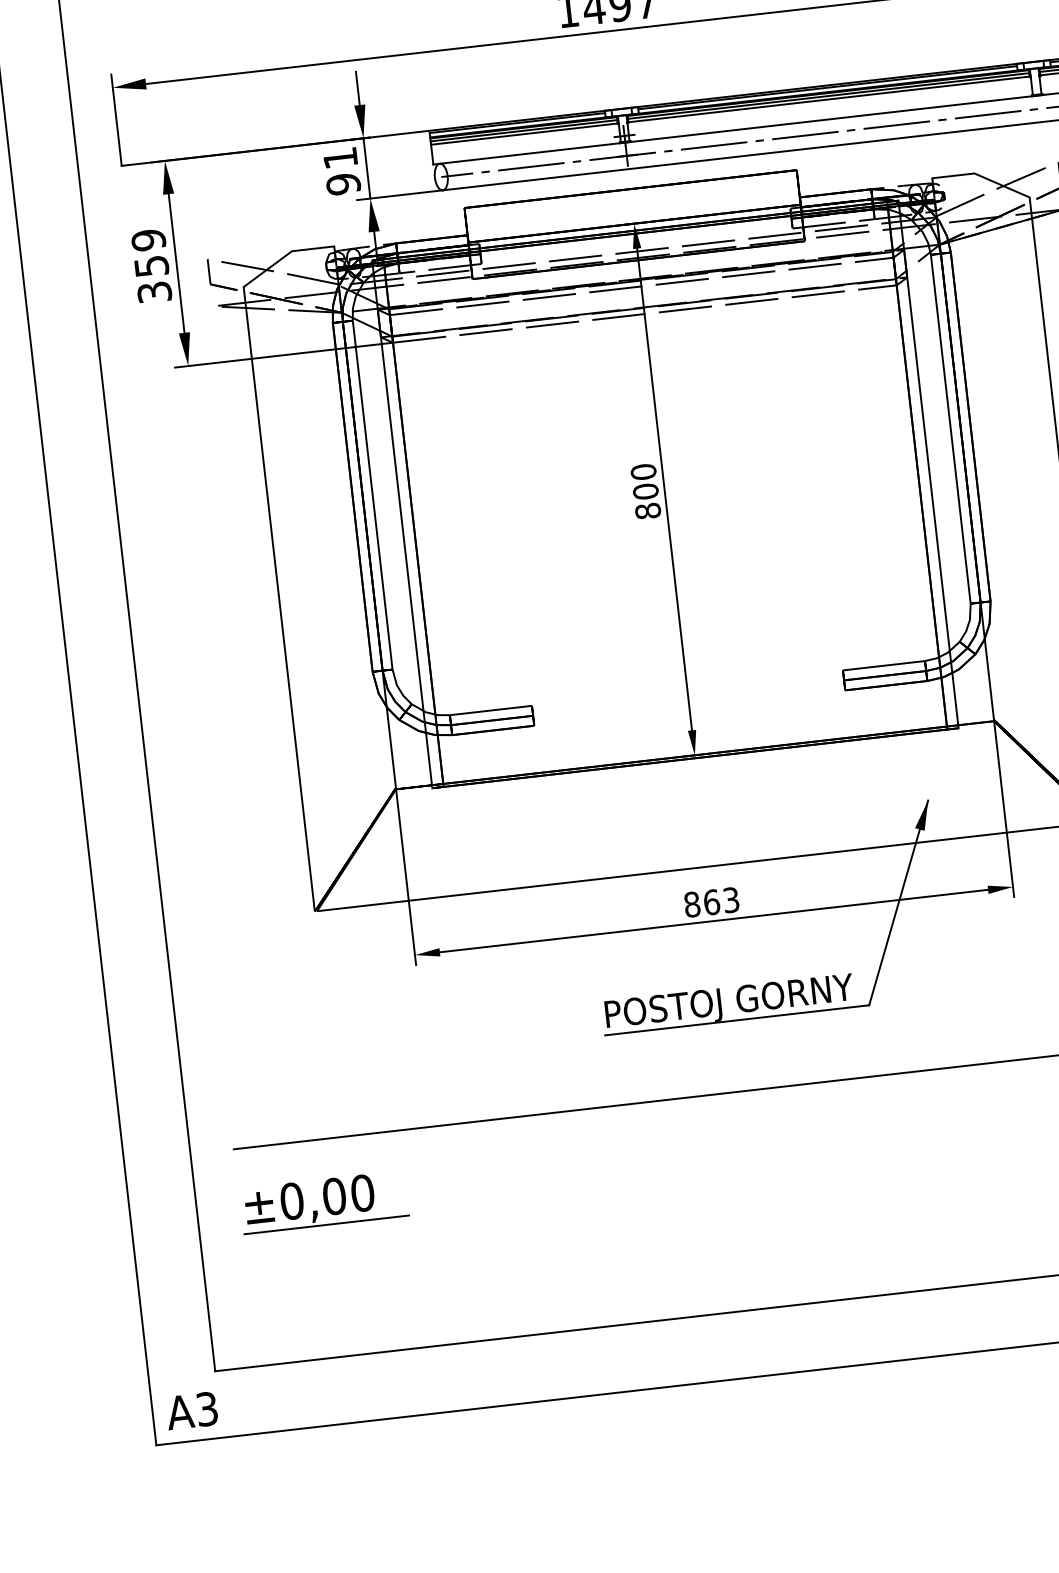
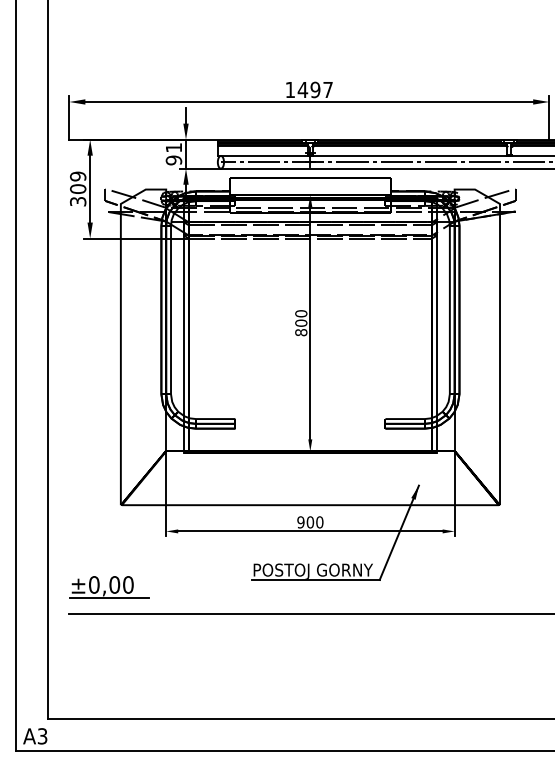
text: (152, 264) -> (78, 188), 359 -> 309
text: (712, 902) -> (310, 522), 863 -> 900
part: (324, 1202) -> (109, 587), moved

